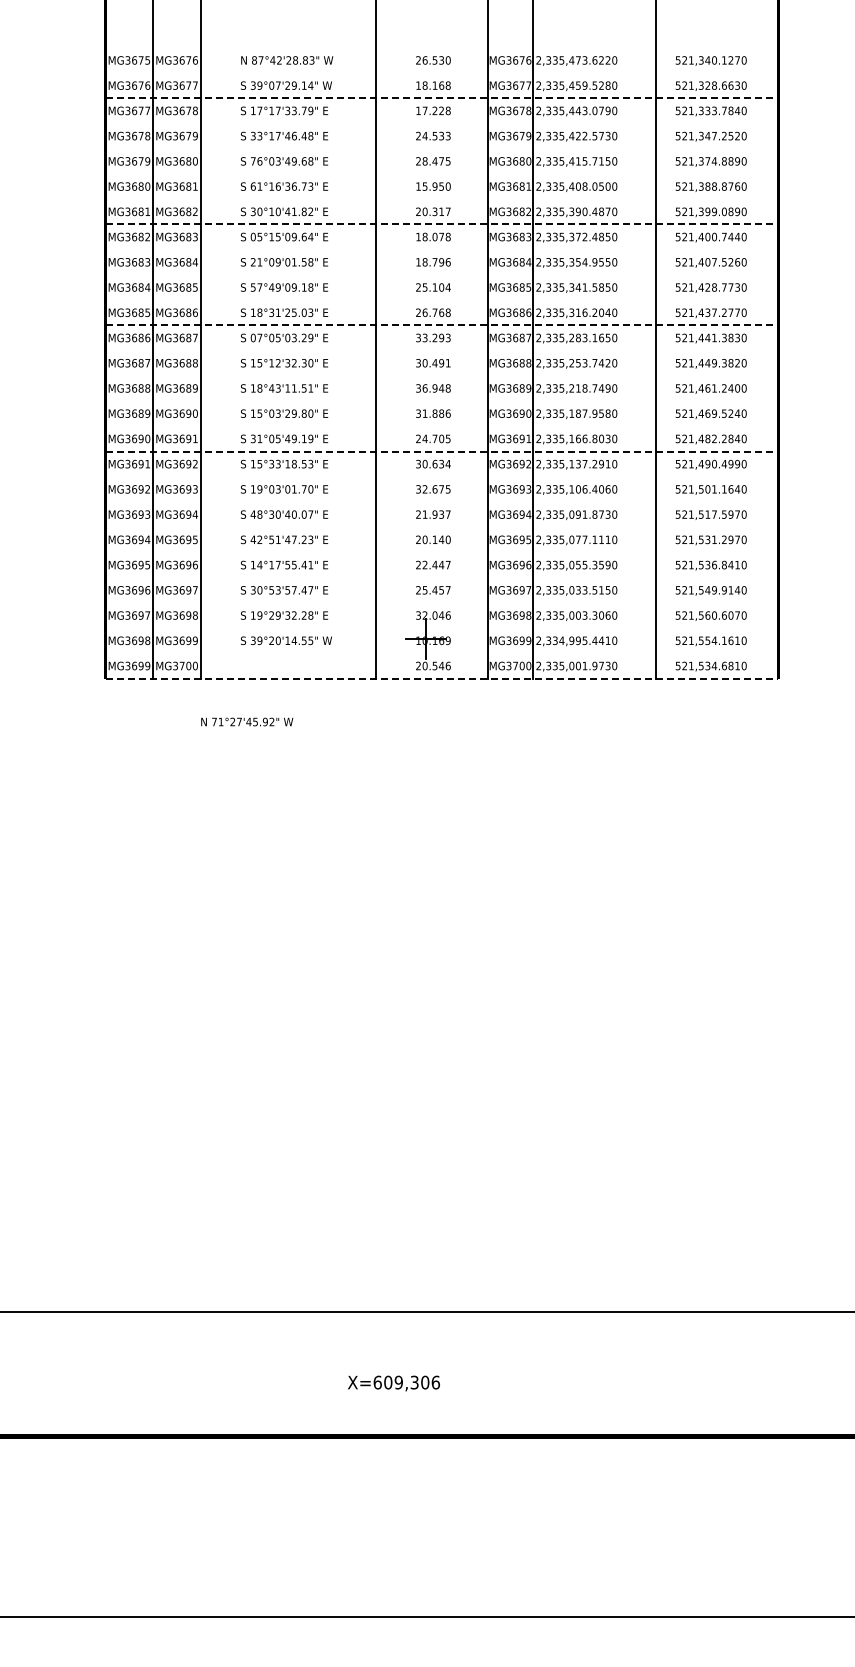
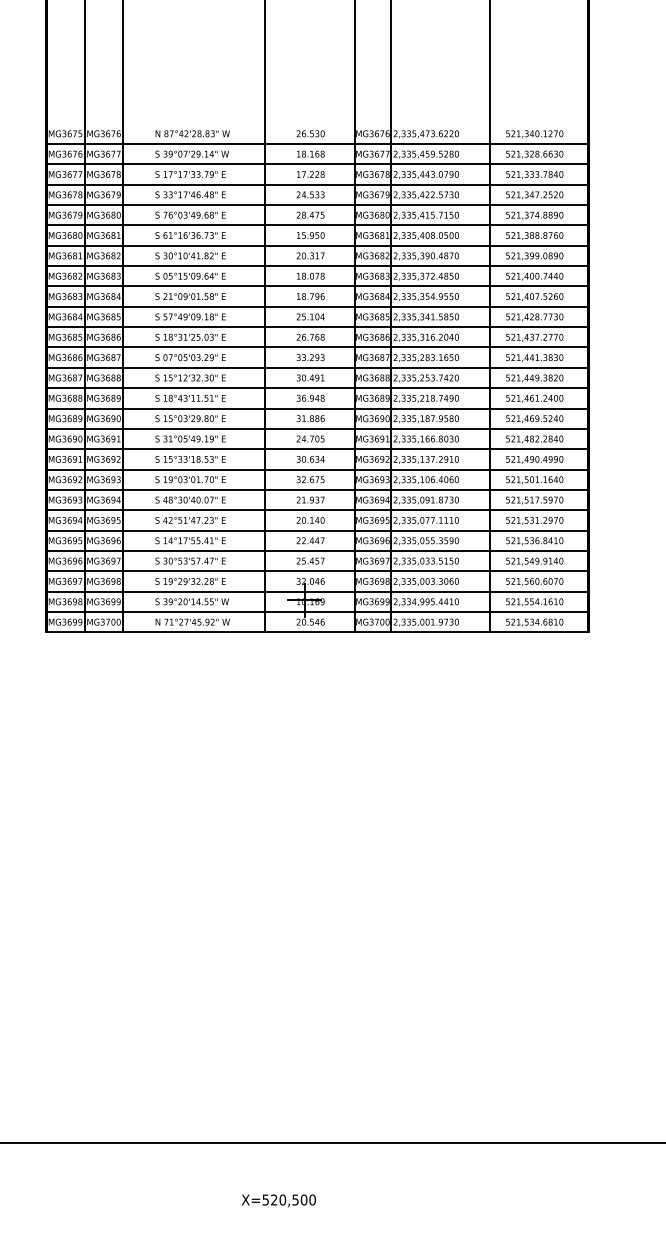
line: (441, 73) -> (317, 144), added
line: (442, 98) -> (318, 164), dashed -> solid
line: (441, 123) -> (317, 184), added
line: (441, 148) -> (317, 204), added
line: (441, 173) -> (317, 224), added
line: (441, 199) -> (317, 245), added
line: (442, 224) -> (318, 266), dashed -> solid
line: (441, 249) -> (317, 286), added
line: (441, 274) -> (317, 306), added
line: (441, 300) -> (317, 327), added
line: (442, 325) -> (318, 347), dashed -> solid
line: (441, 350) -> (317, 367), added
line: (441, 375) -> (317, 387), added
line: (441, 401) -> (317, 408), added
line: (441, 426) -> (317, 429), added
line: (442, 451) -> (318, 449), dashed -> solid
line: (441, 476) -> (317, 469), added
line: (441, 502) -> (317, 490), added
line: (441, 527) -> (317, 510), added
line: (441, 552) -> (317, 530), added
line: (441, 577) -> (317, 550), added
line: (441, 602) -> (317, 570), added
line: (441, 628) -> (317, 591), added
line: (441, 653) -> (317, 612), added
line: (442, 678) -> (318, 632), dashed -> solid
text: (247, 721) -> (193, 621), moved
text: (406, 1382) -> (288, 1199), X=609,306 -> X=520,500

